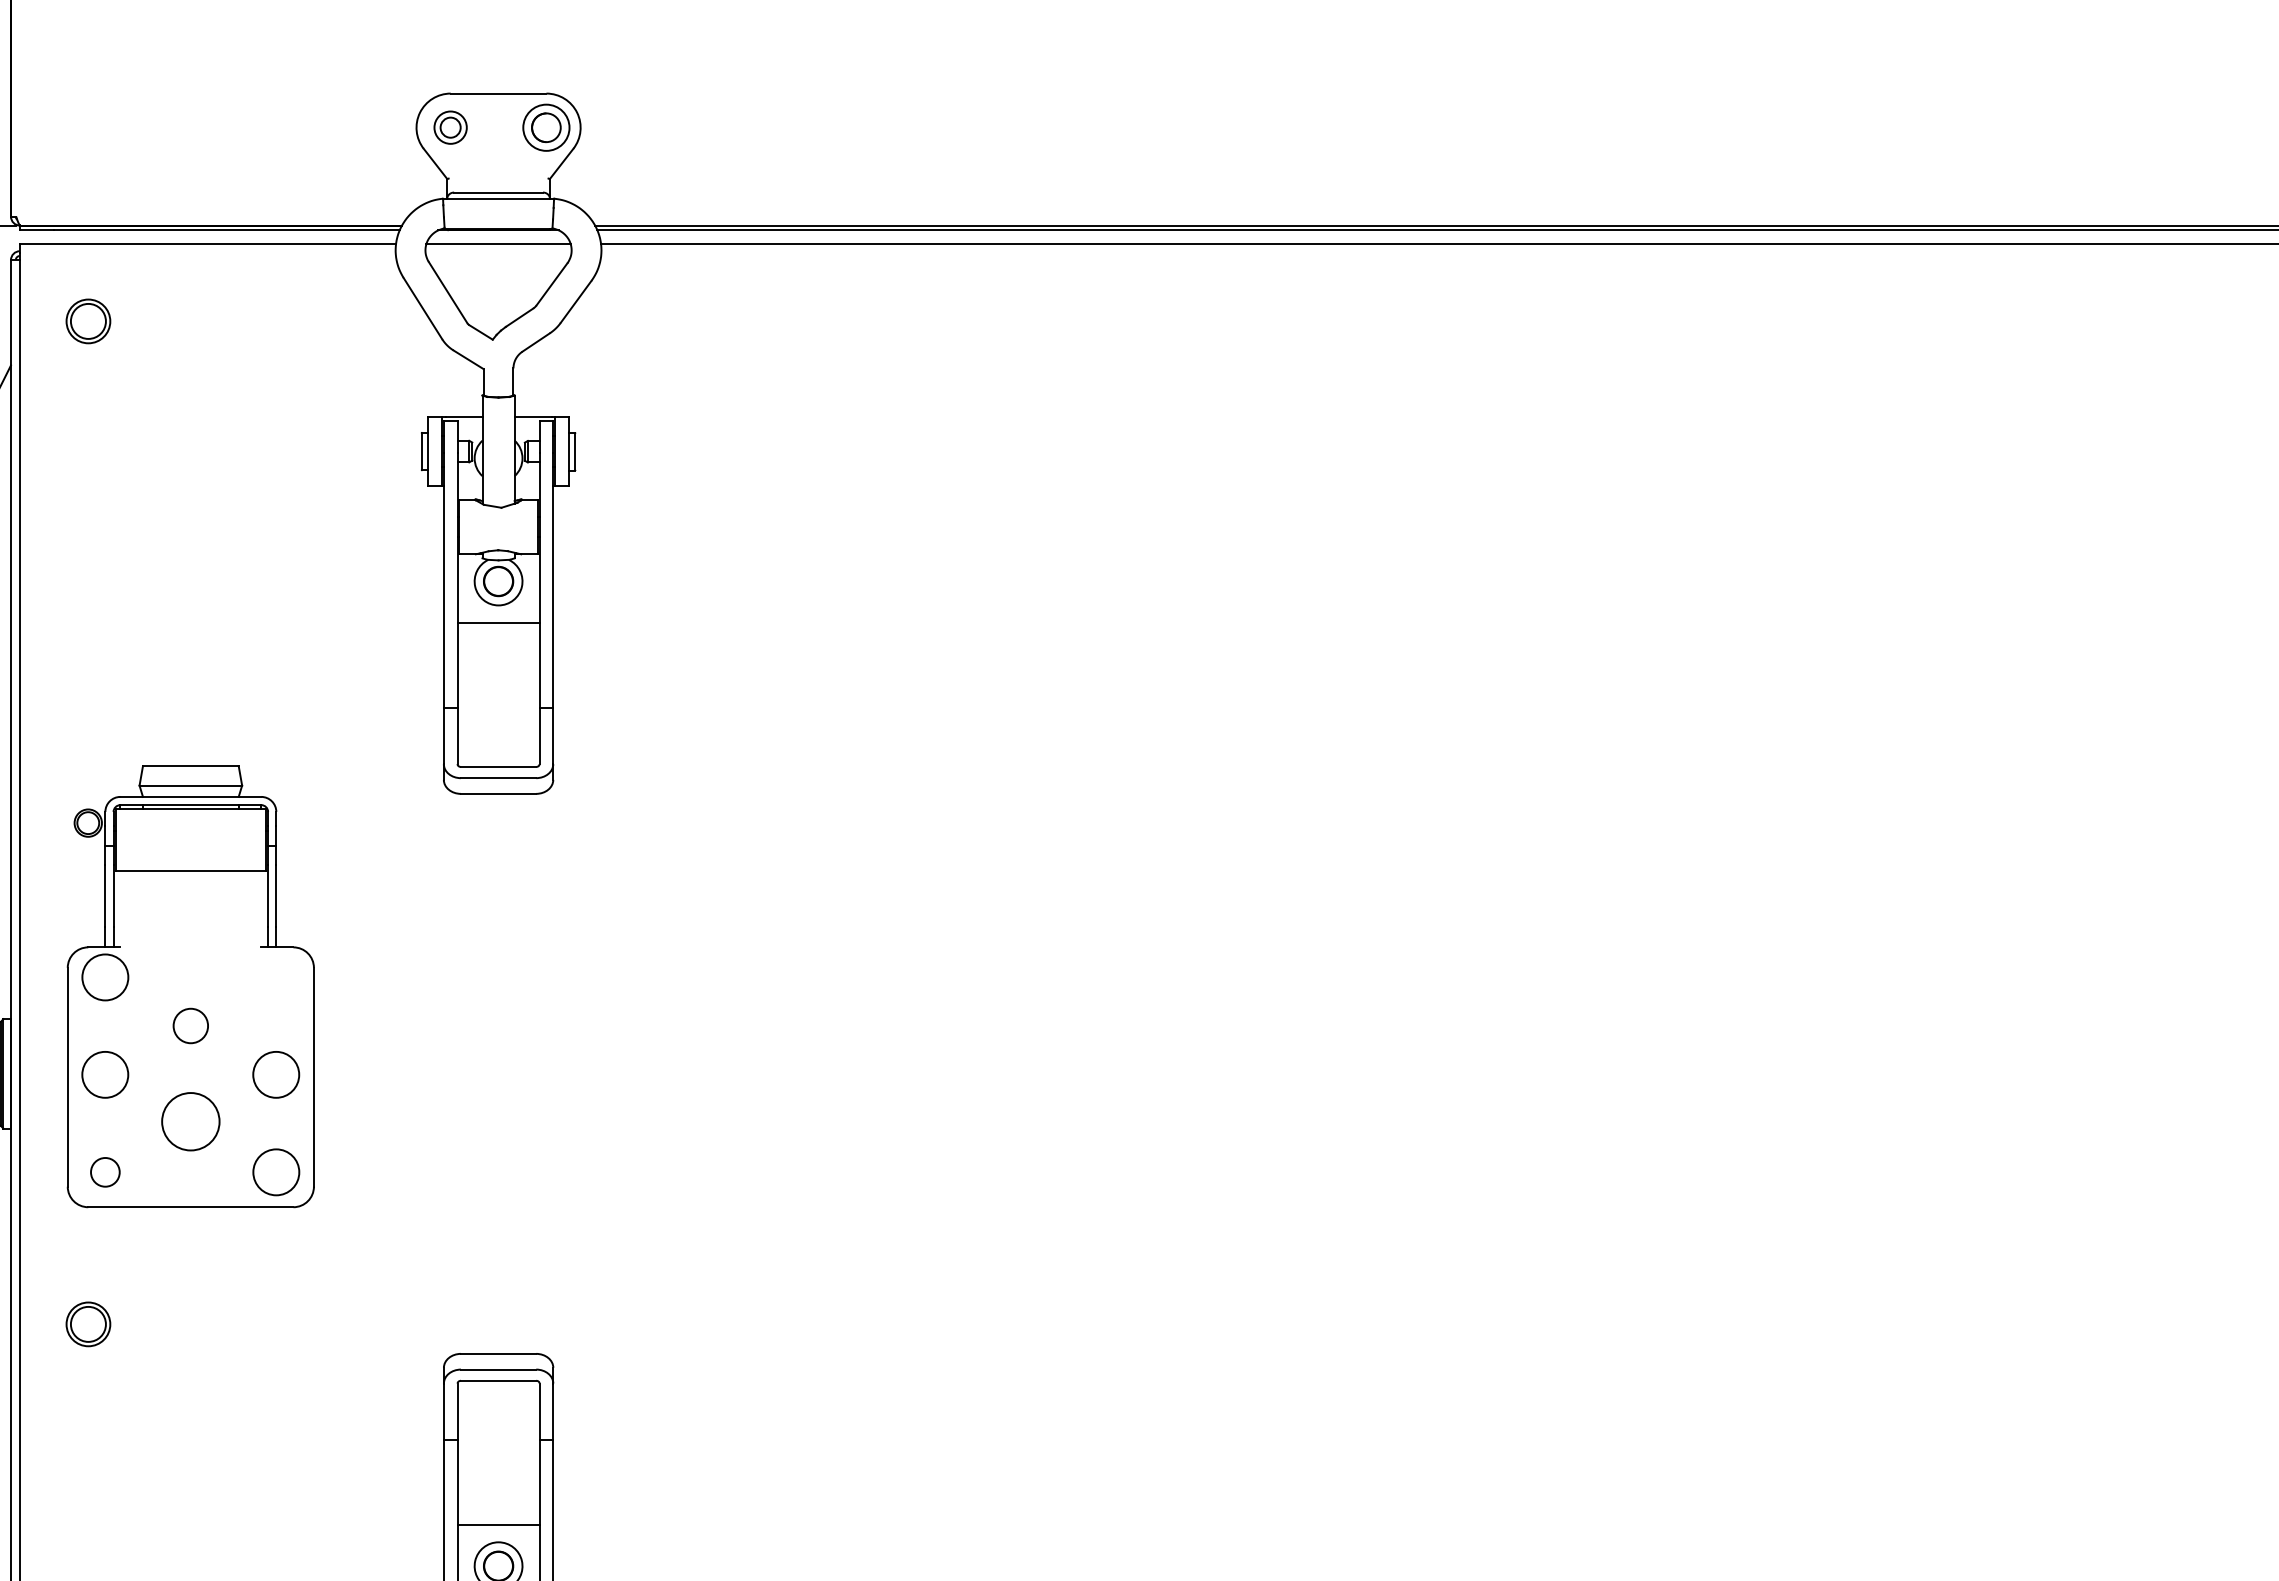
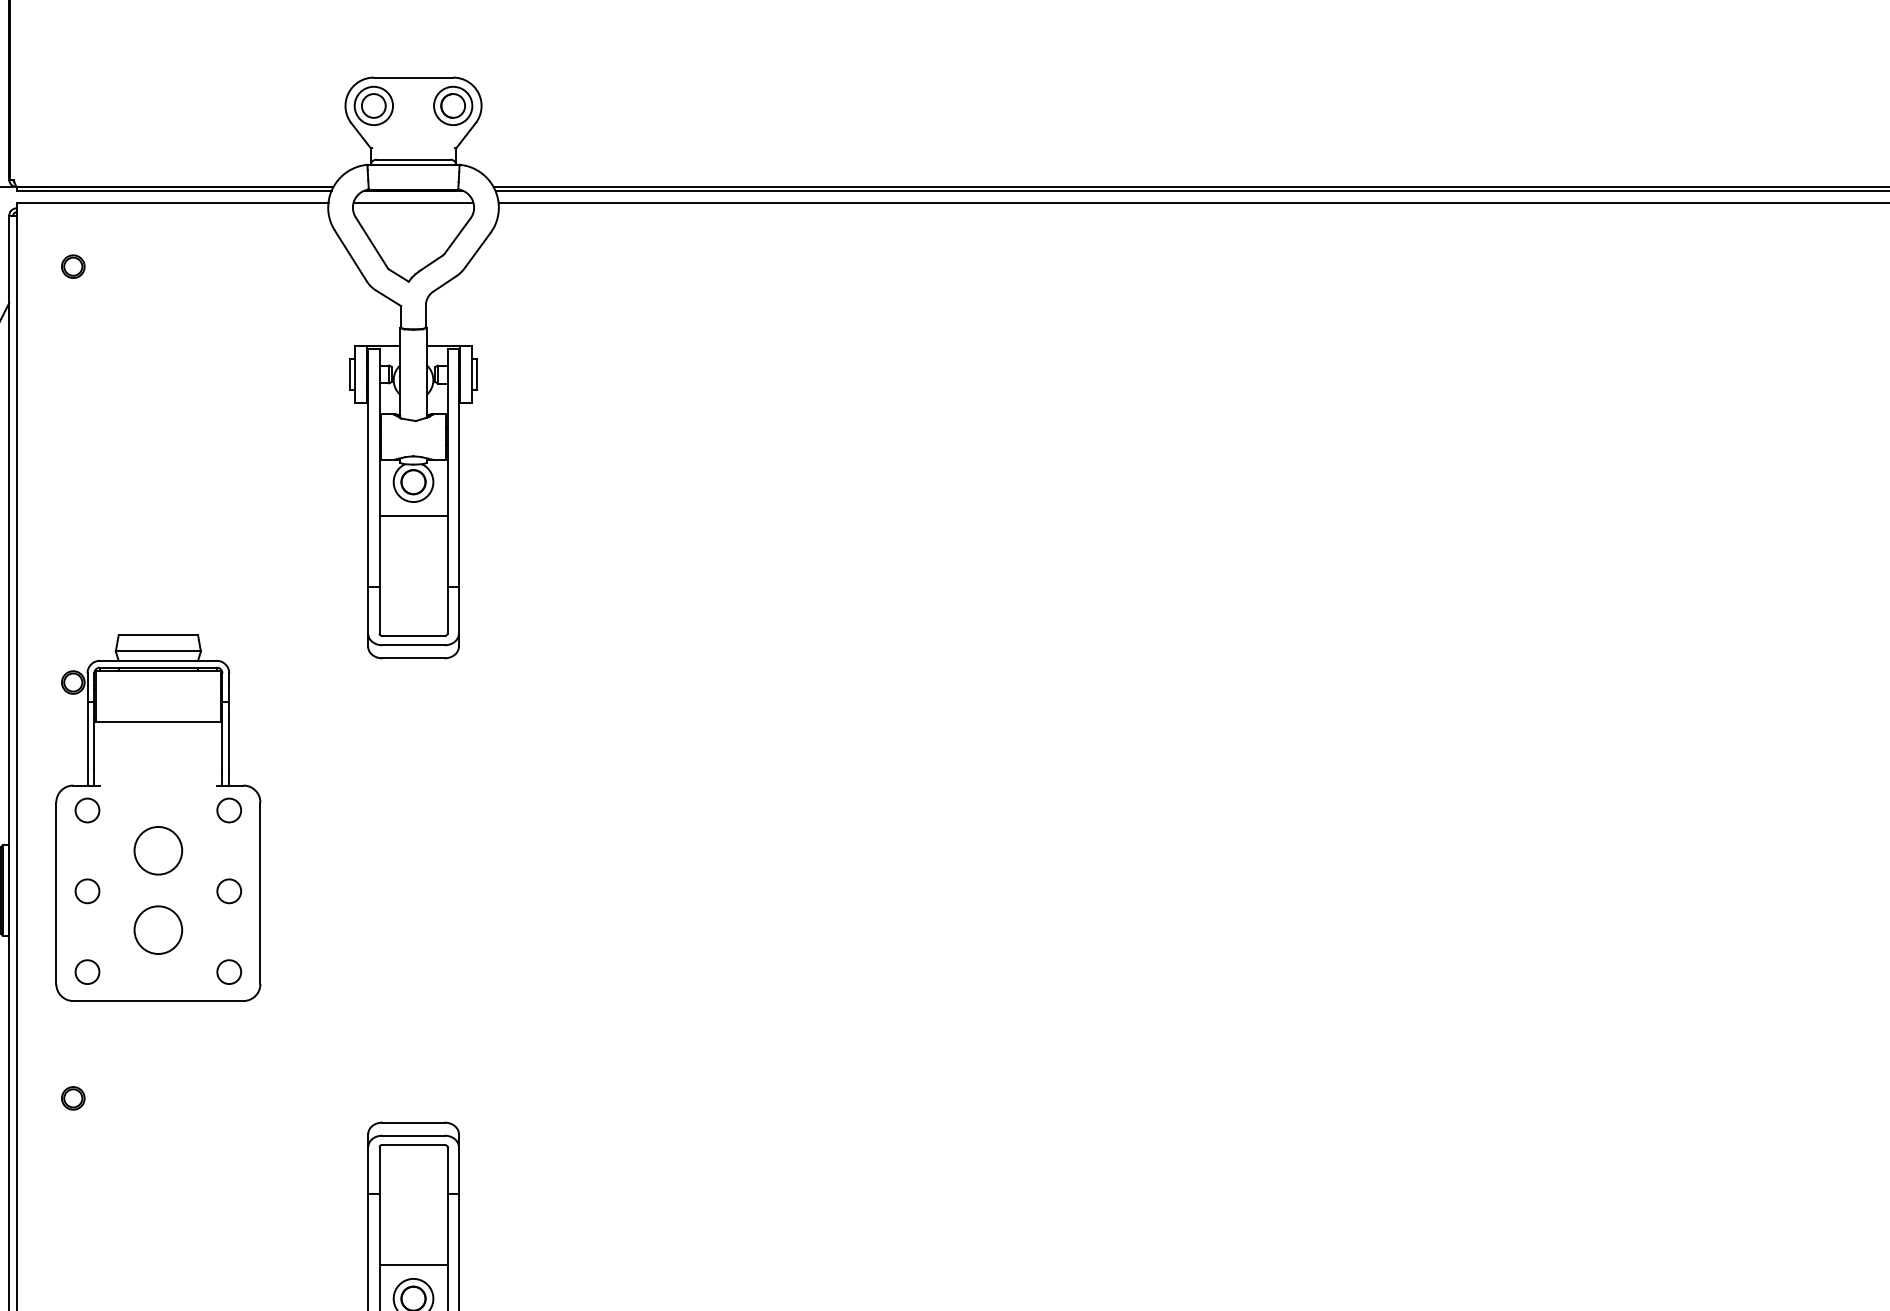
part: (450, 127) -> (373, 105), size x1.43
part: (87, 321) -> (72, 266), size x0.62
circle: (105, 977) -> (87, 810), size x0.62
circle: (276, 977) -> (229, 810), added
circle: (190, 1025) -> (158, 850), size x1.67
circle: (105, 1074) -> (87, 890), size x0.62
circle: (276, 1074) -> (229, 890), size x0.62
circle: (275, 1172) -> (228, 972), size x0.62
part: (87, 1324) -> (72, 1098), size x0.62

